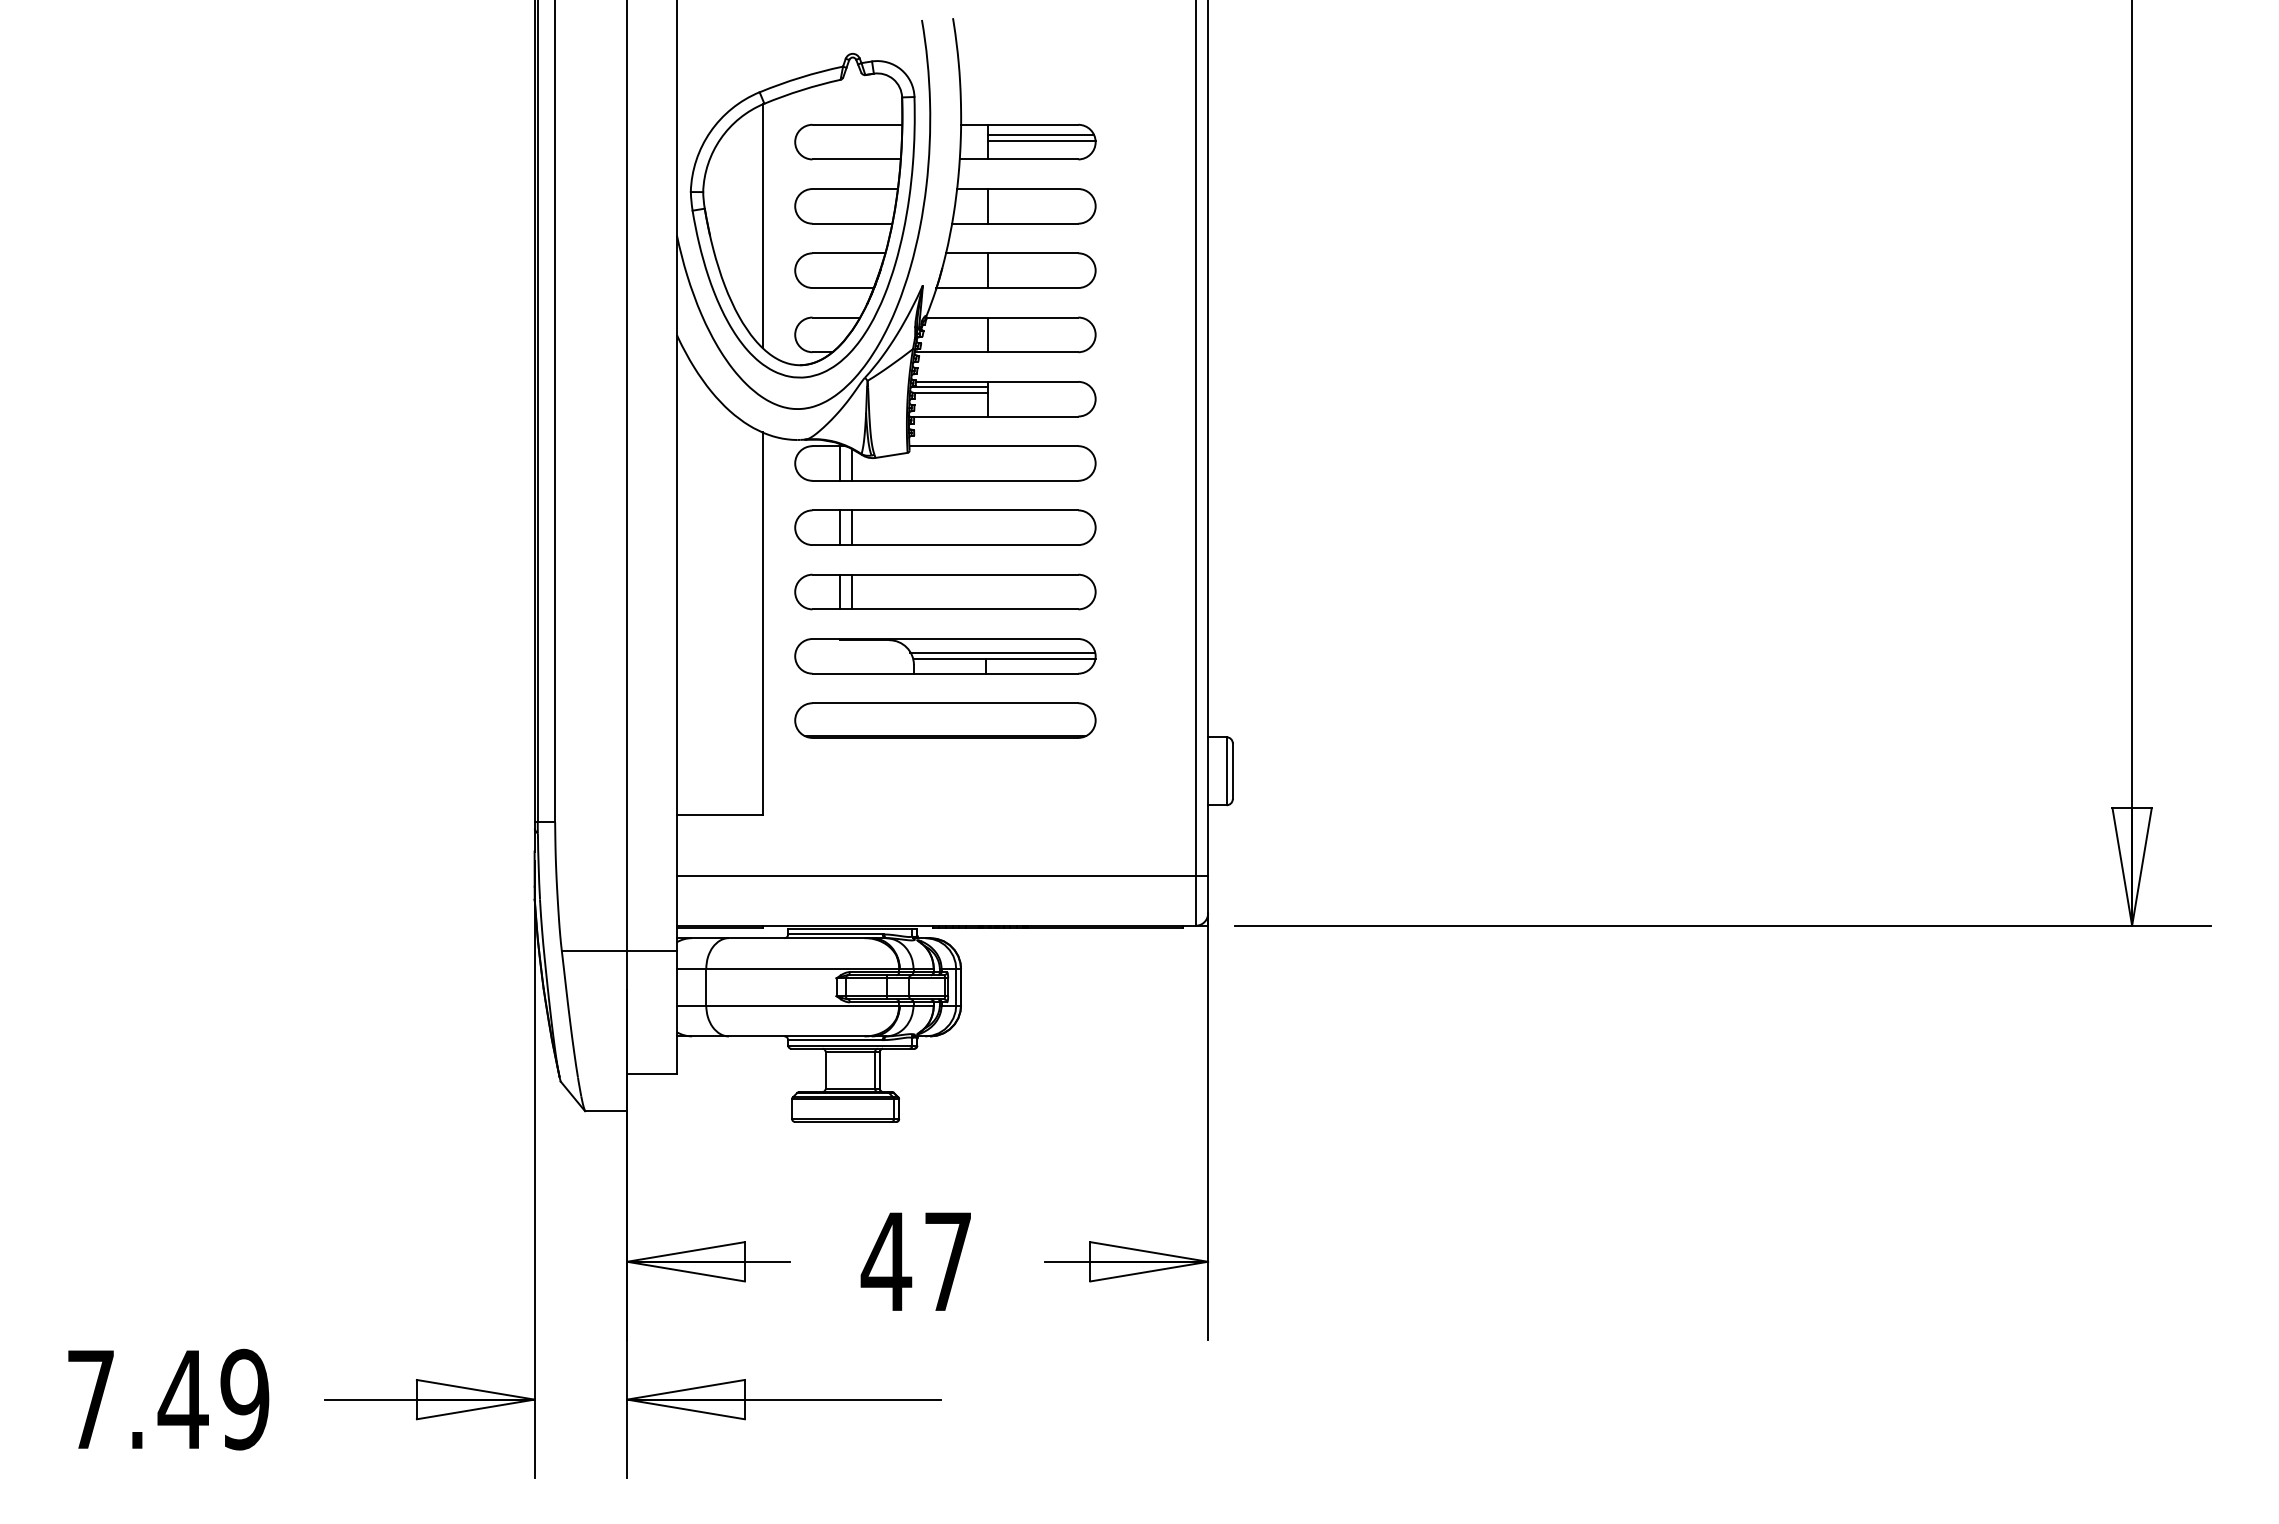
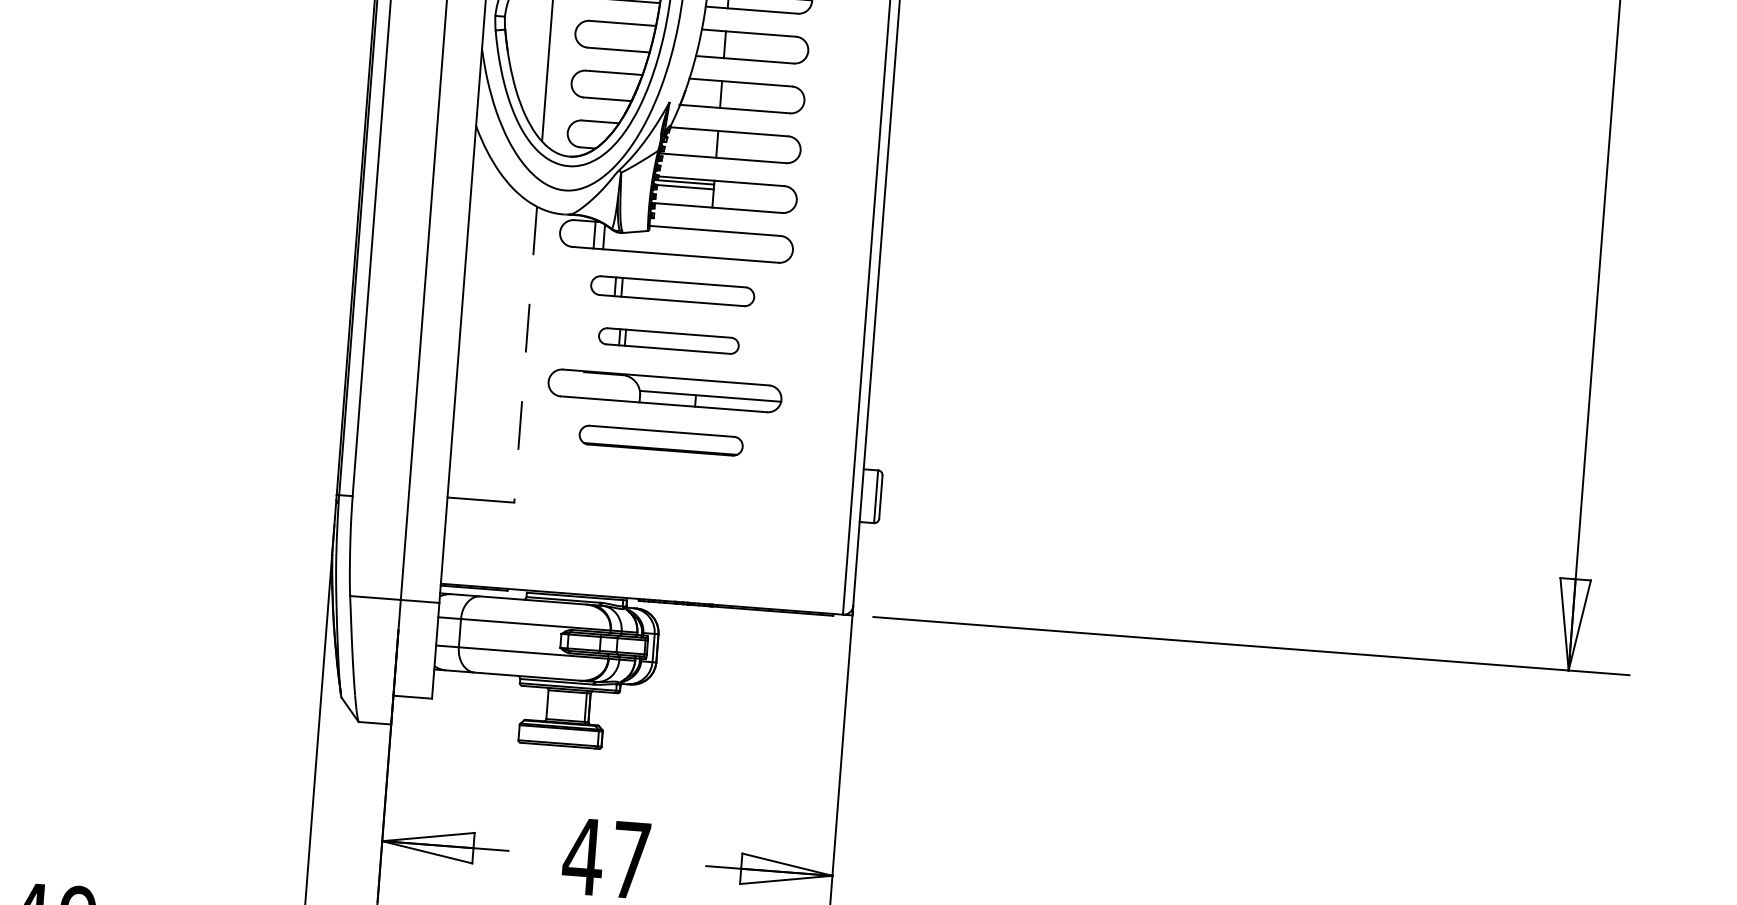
part: (945, 527) -> (672, 291), size x0.7
part: (945, 591) -> (668, 340), size x0.6
line: (763, 623) -> (525, 354), solid -> dashed
line: (1002, 652) -> (709, 391), removed
part: (945, 720) -> (661, 440), size x0.7
line: (942, 876) -> (649, 561), removed

